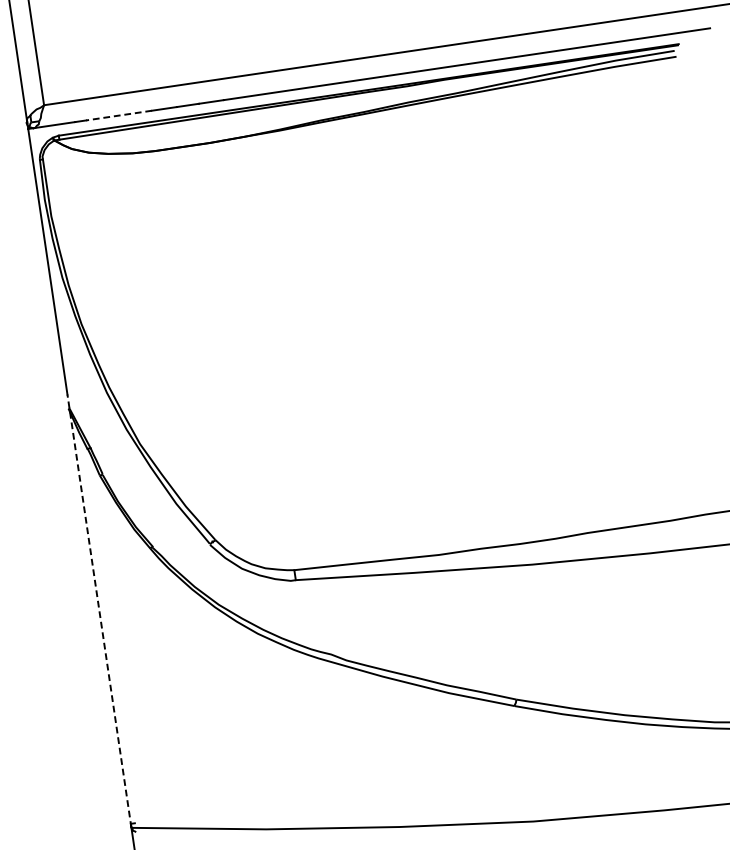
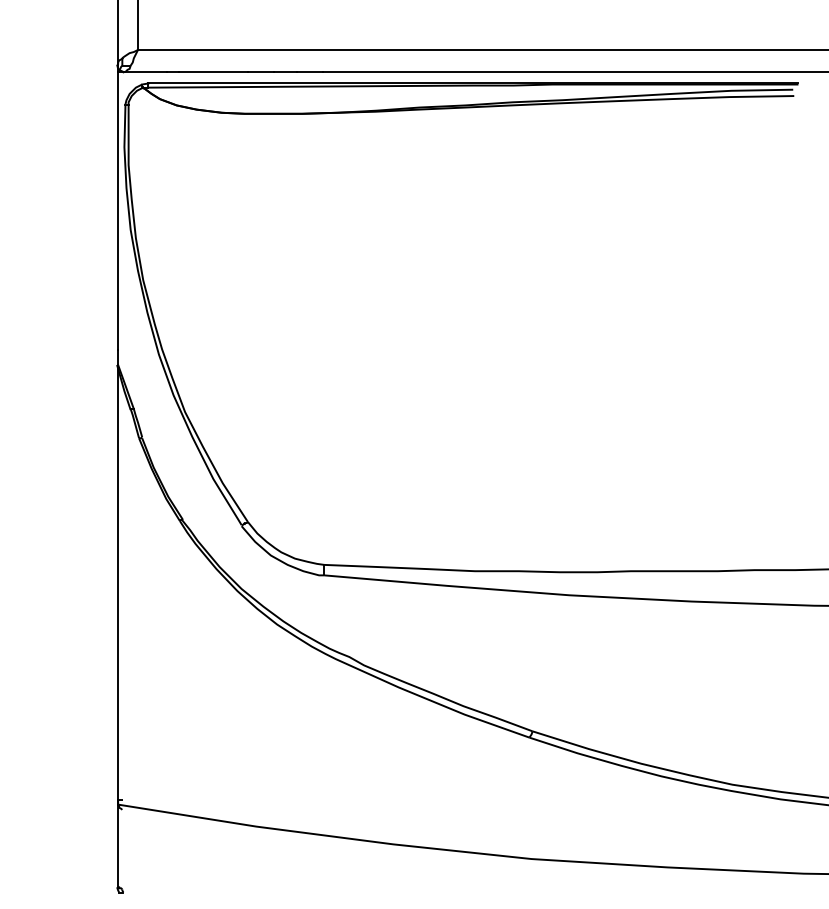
line: (119, 115) -> (213, 71), dashed -> solid
line: (99, 610) -> (118, 576), dashed -> solid

